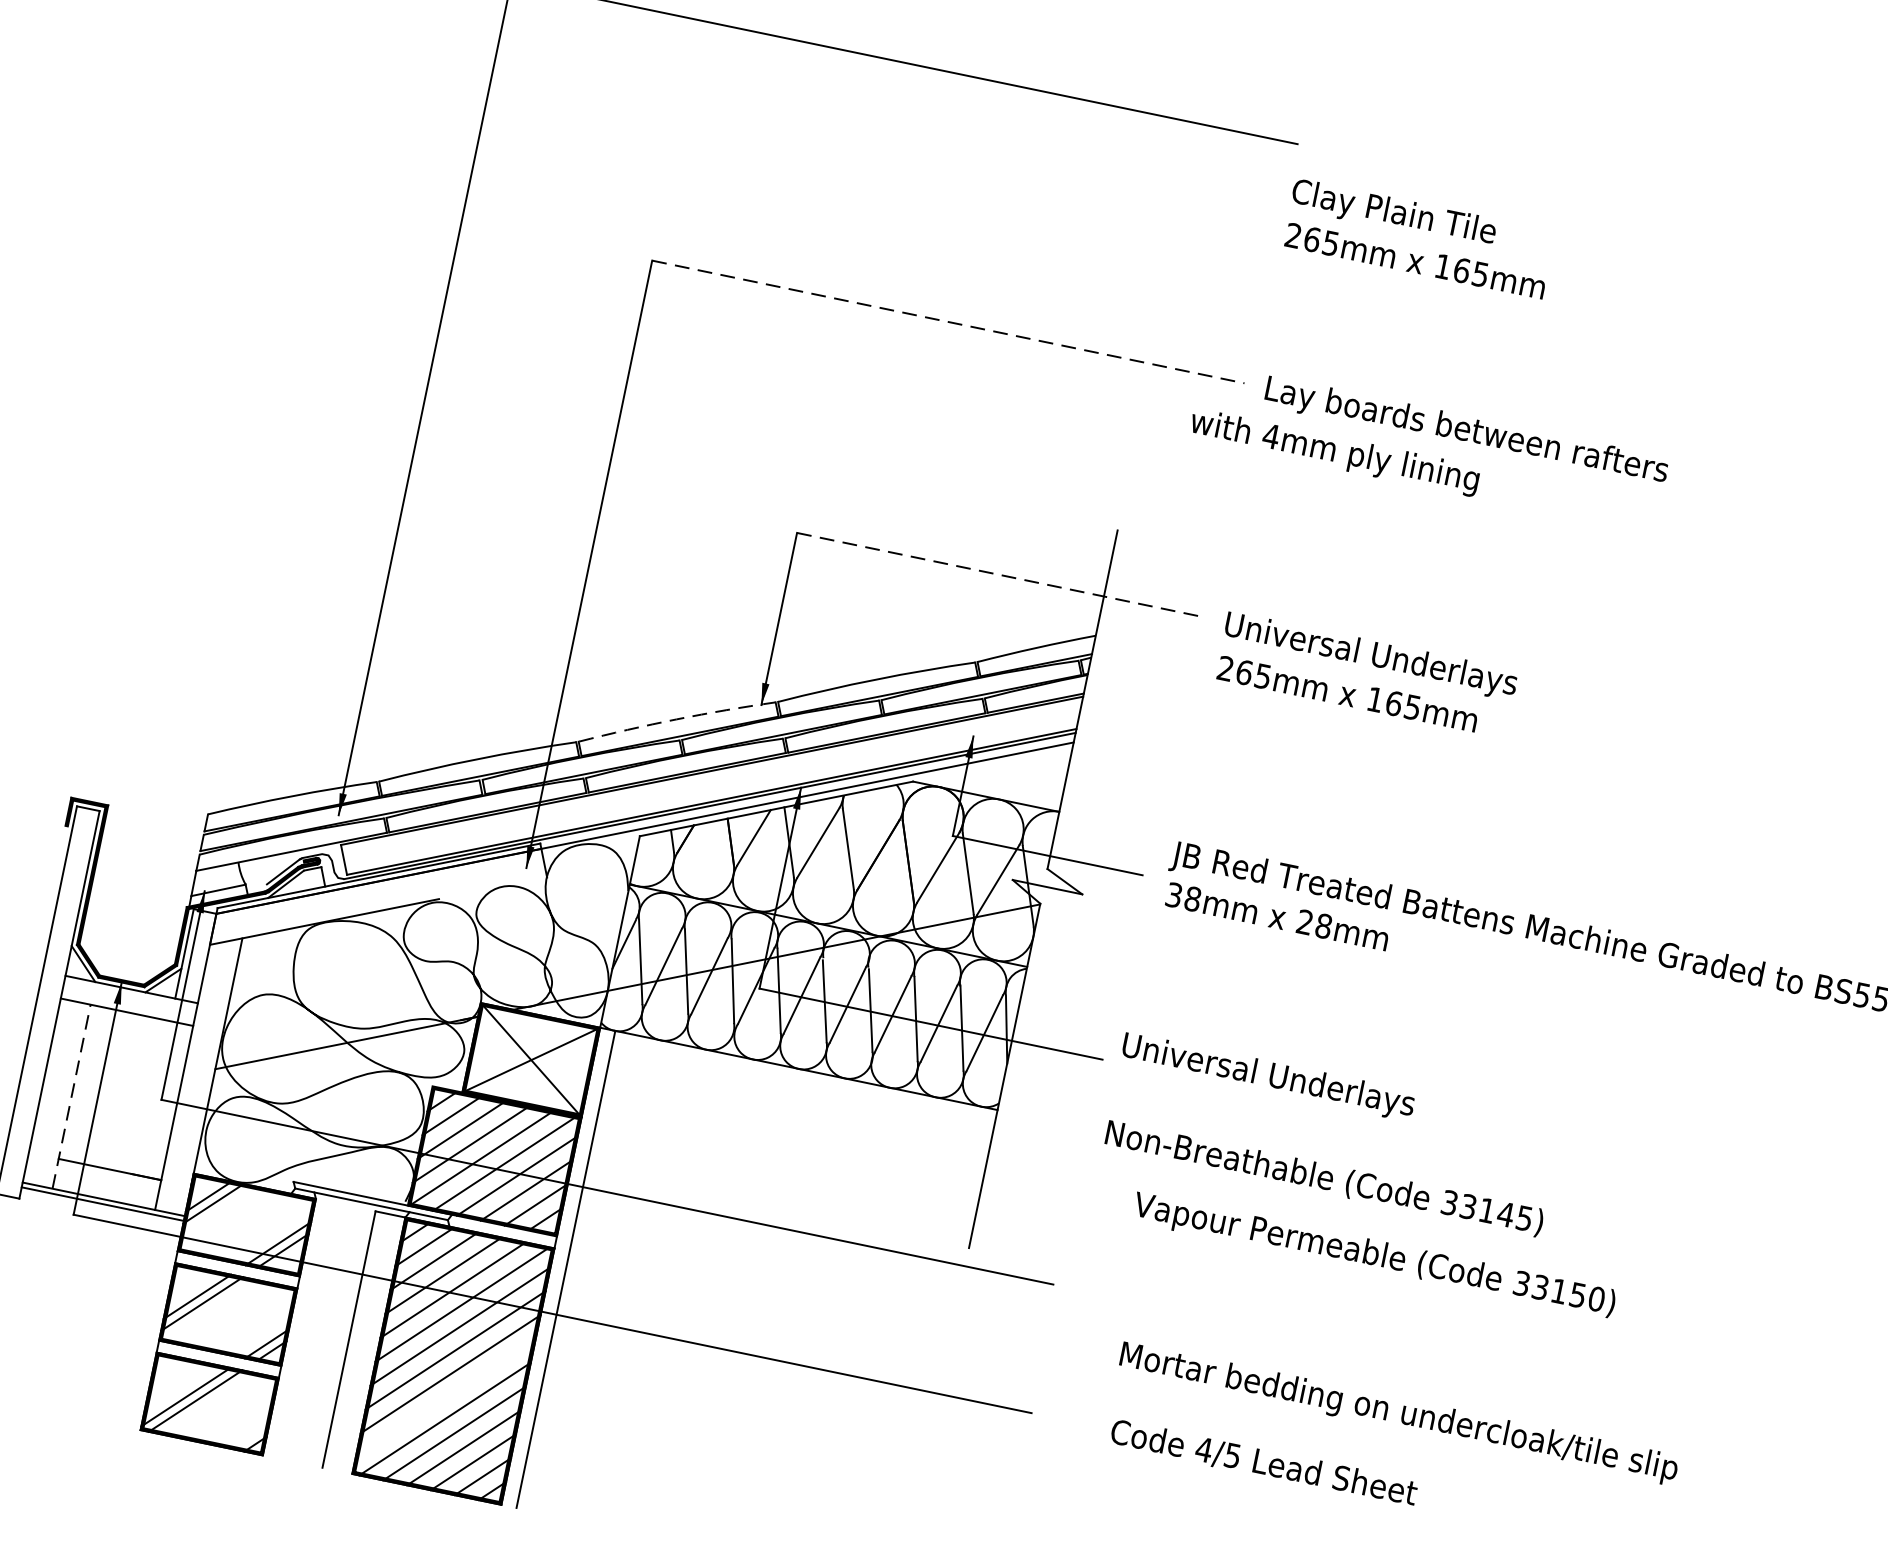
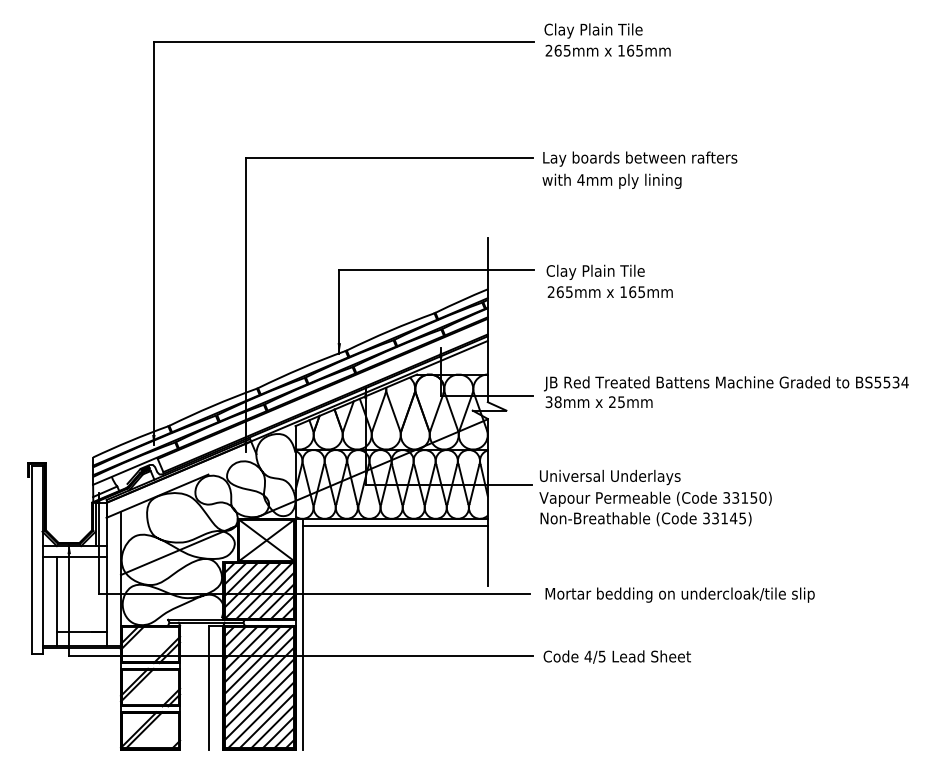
text: (1419, 237) -> (607, 39), moved
line: (949, 321) -> (389, 157), dashed -> solid
text: (1333, 450) -> (611, 180), moved
line: (999, 575) -> (437, 270), dashed -> solid
text: (1369, 653) -> (616, 271), Universal Underlays -> Clay Plain Tile
arc: (676, 719) -> (301, 368), dashed -> solid
text: (1323, 926) -> (621, 402), 28mm -> 25mm
line: (801, 1086) -> (394, 526), added
line: (70, 1096) -> (56, 601), dashed -> solid
text: (1374, 1254) -> (655, 498), moved
line: (445, 1398) -> (259, 705), added
text: (1397, 1412) -> (679, 594), moved
text: (1262, 1461) -> (616, 656), moved

